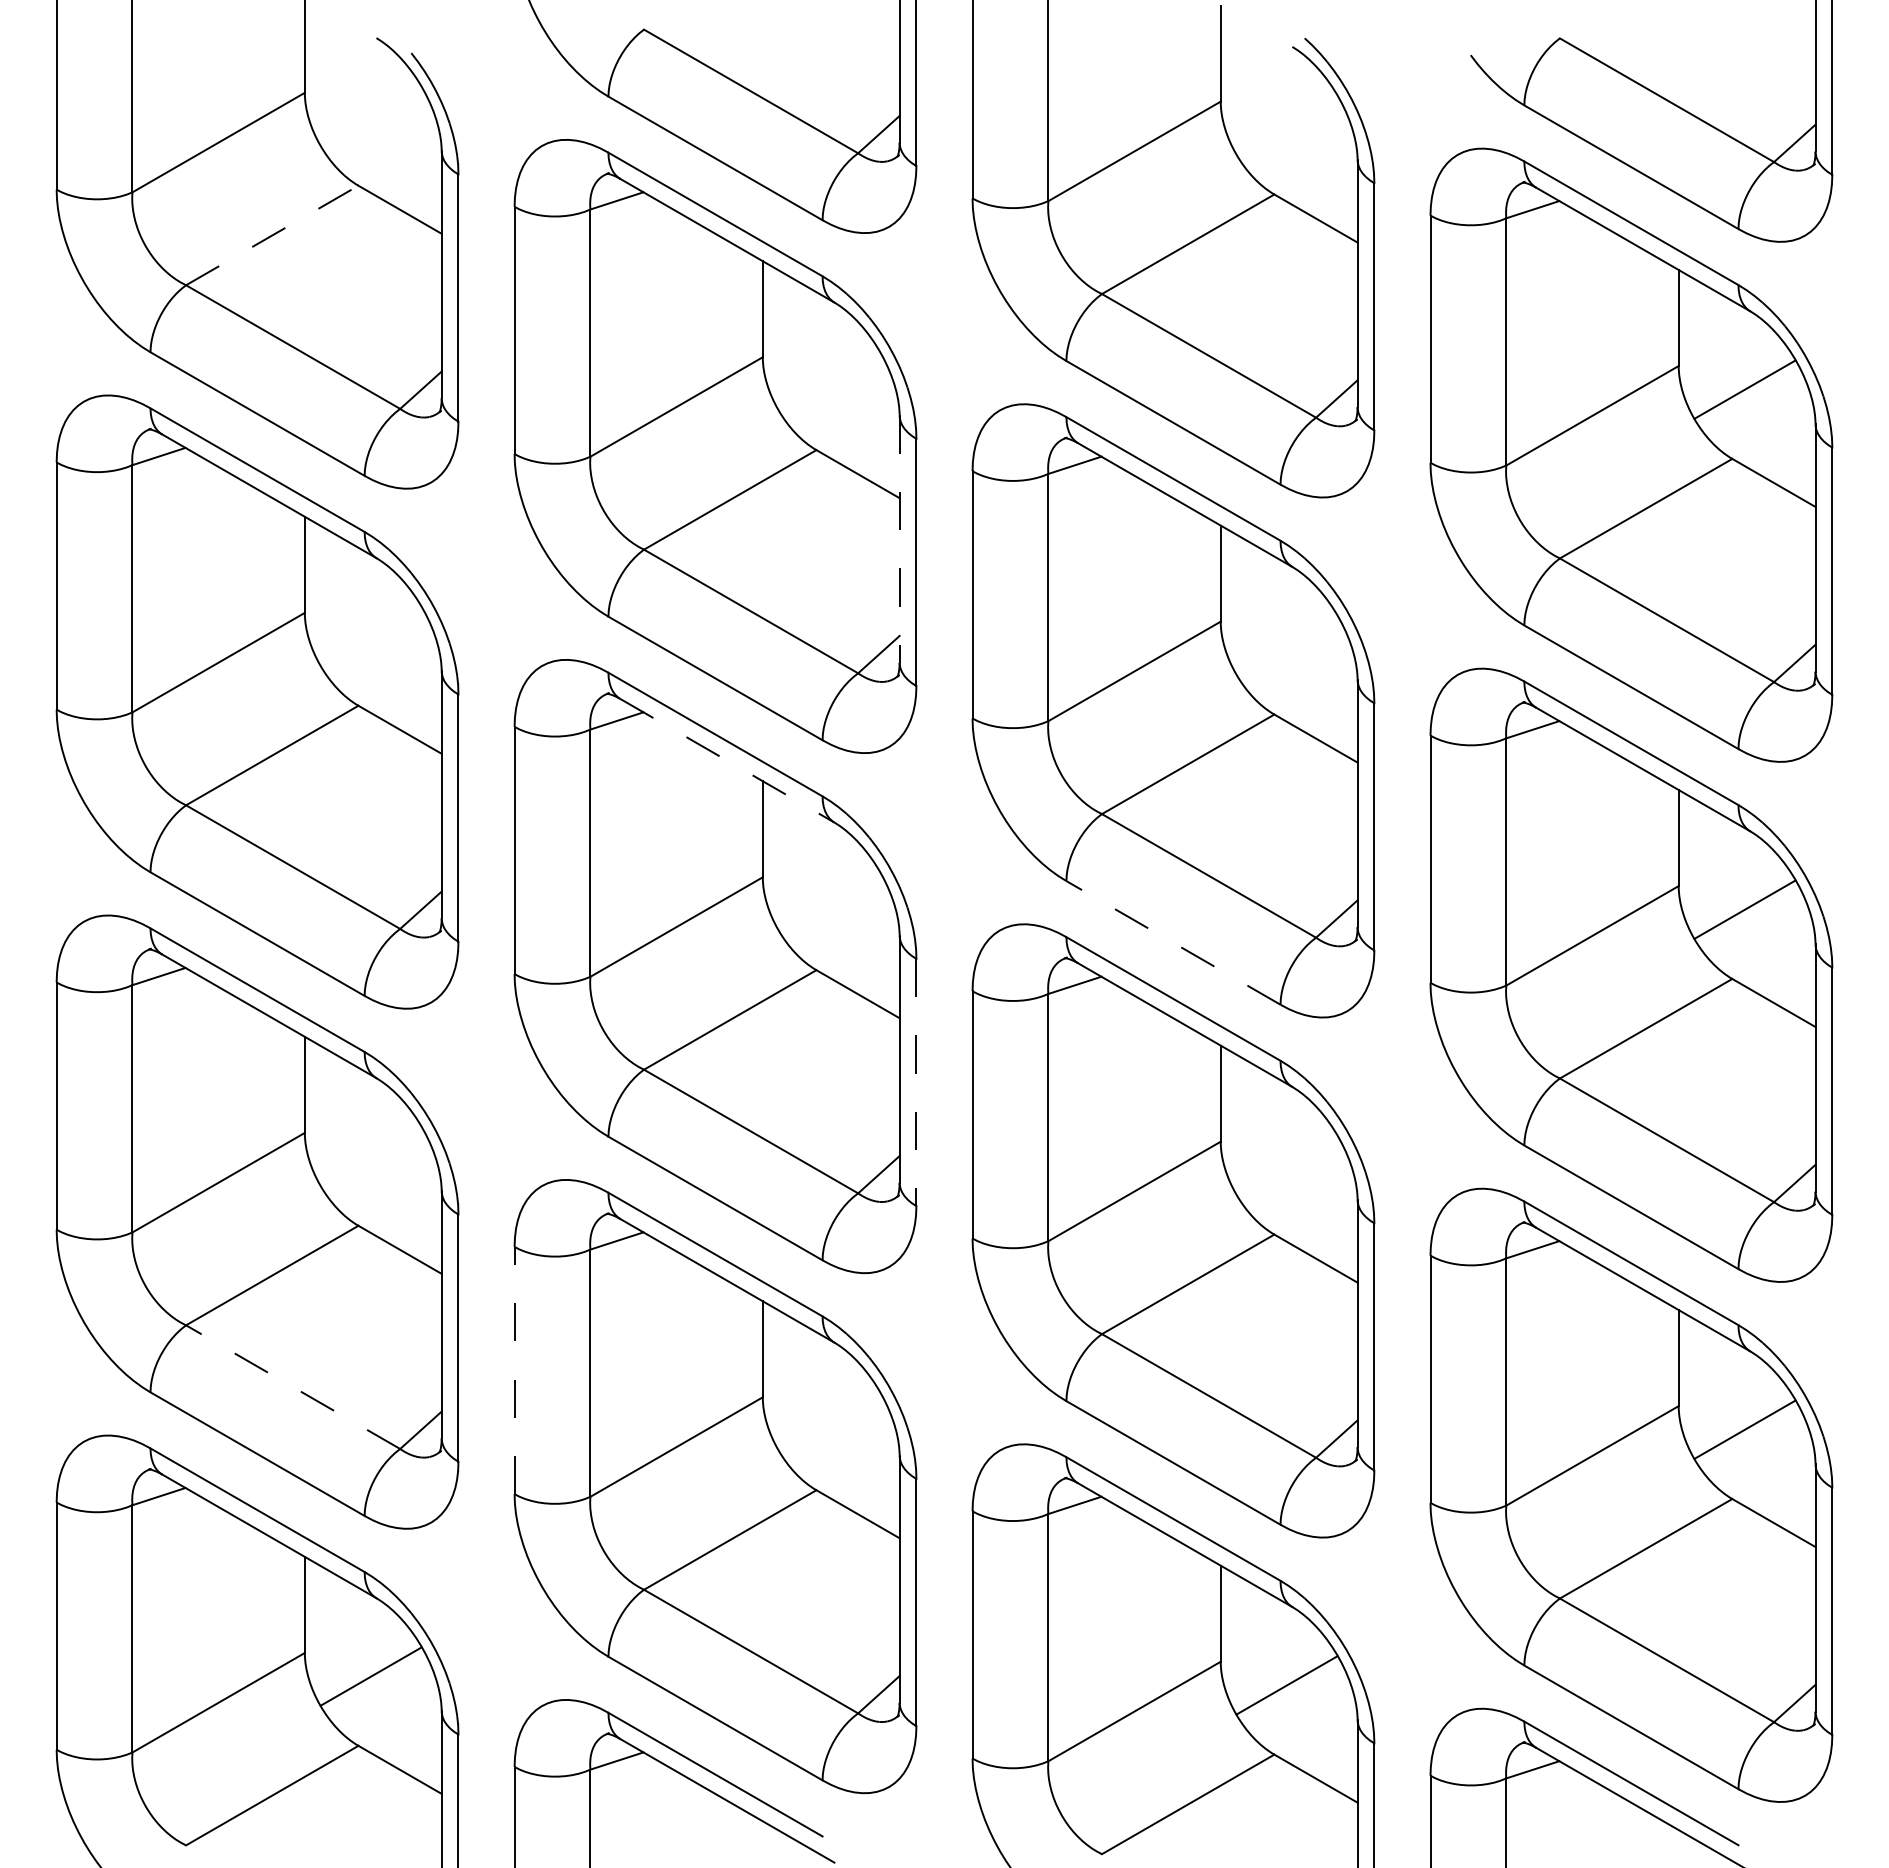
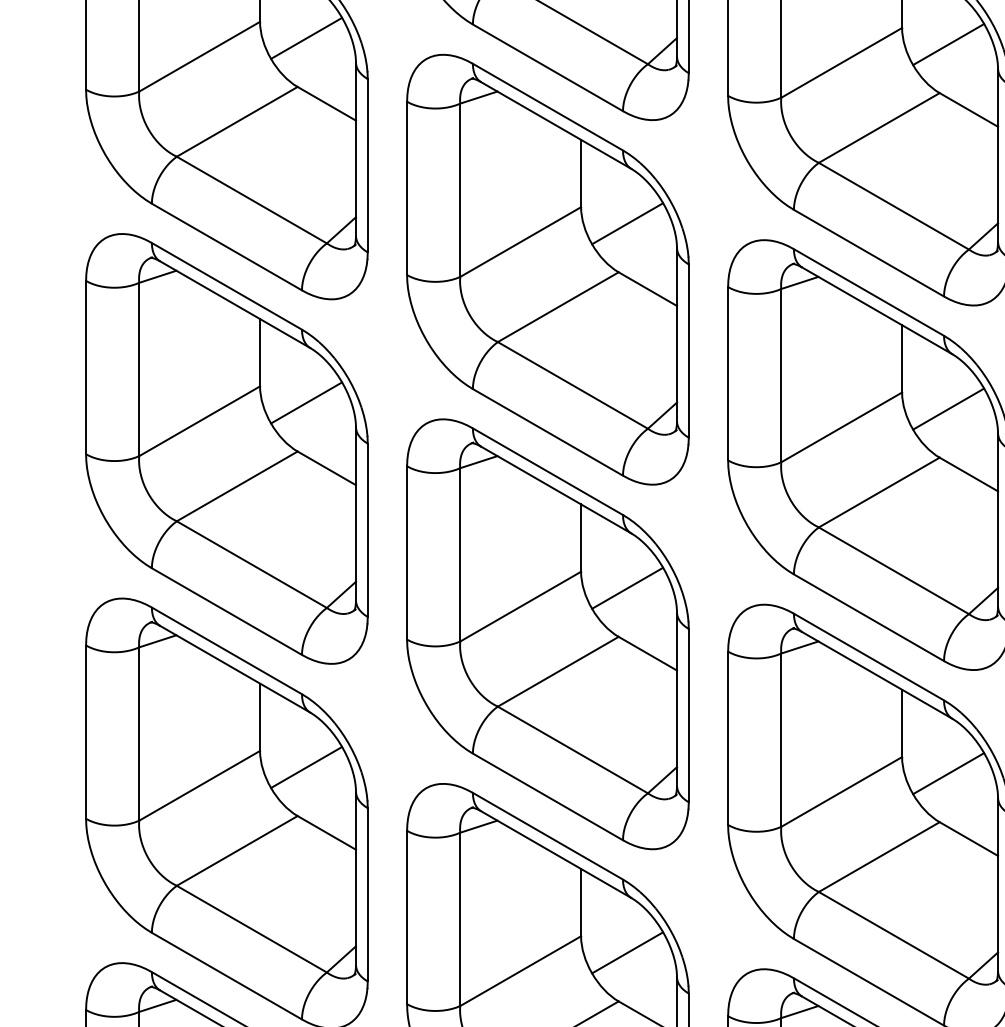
line: (370, 116) -> (306, 38), added
line: (1286, 124) -> (948, 44), added
line: (272, 235) -> (237, 121), dashed -> solid
line: (828, 380) -> (627, 223), added
line: (899, 539) -> (676, 334), dashed -> solid
line: (370, 636) -> (306, 402), added
line: (1286, 645) -> (948, 409), added
line: (727, 760) -> (556, 489), dashed -> solid
line: (828, 900) -> (627, 588), added
line: (1173, 942) -> (868, 617), dashed -> solid
line: (916, 1082) -> (688, 715), dashed -> solid
line: (370, 1156) -> (306, 767), added
line: (1286, 1165) -> (948, 773), added
line: (514, 1370) -> (407, 917), dashed -> solid
line: (293, 1387) -> (252, 929), dashed -> solid
line: (828, 1420) -> (627, 952), added

